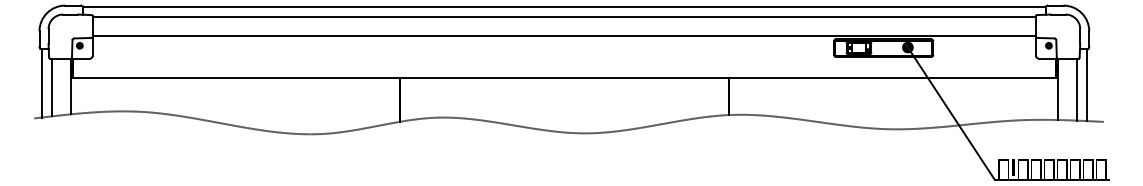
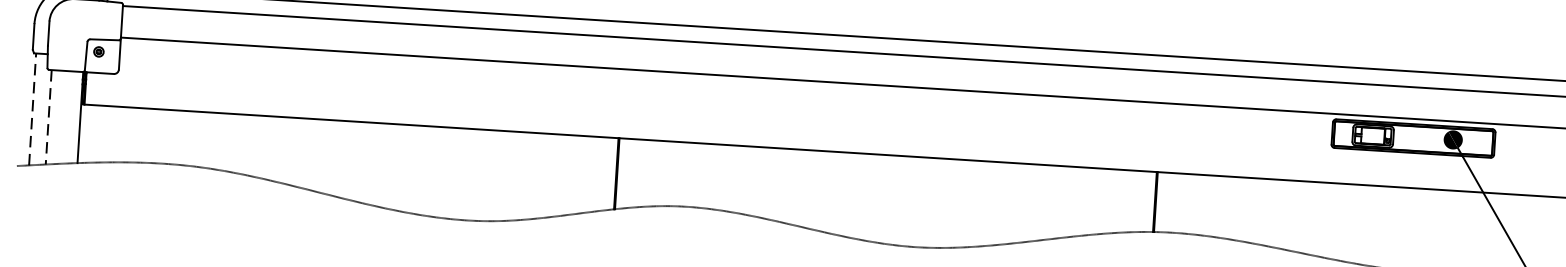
line: (41, 82) -> (32, 108), solid -> dashed
line: (51, 87) -> (48, 117), solid -> dashed

